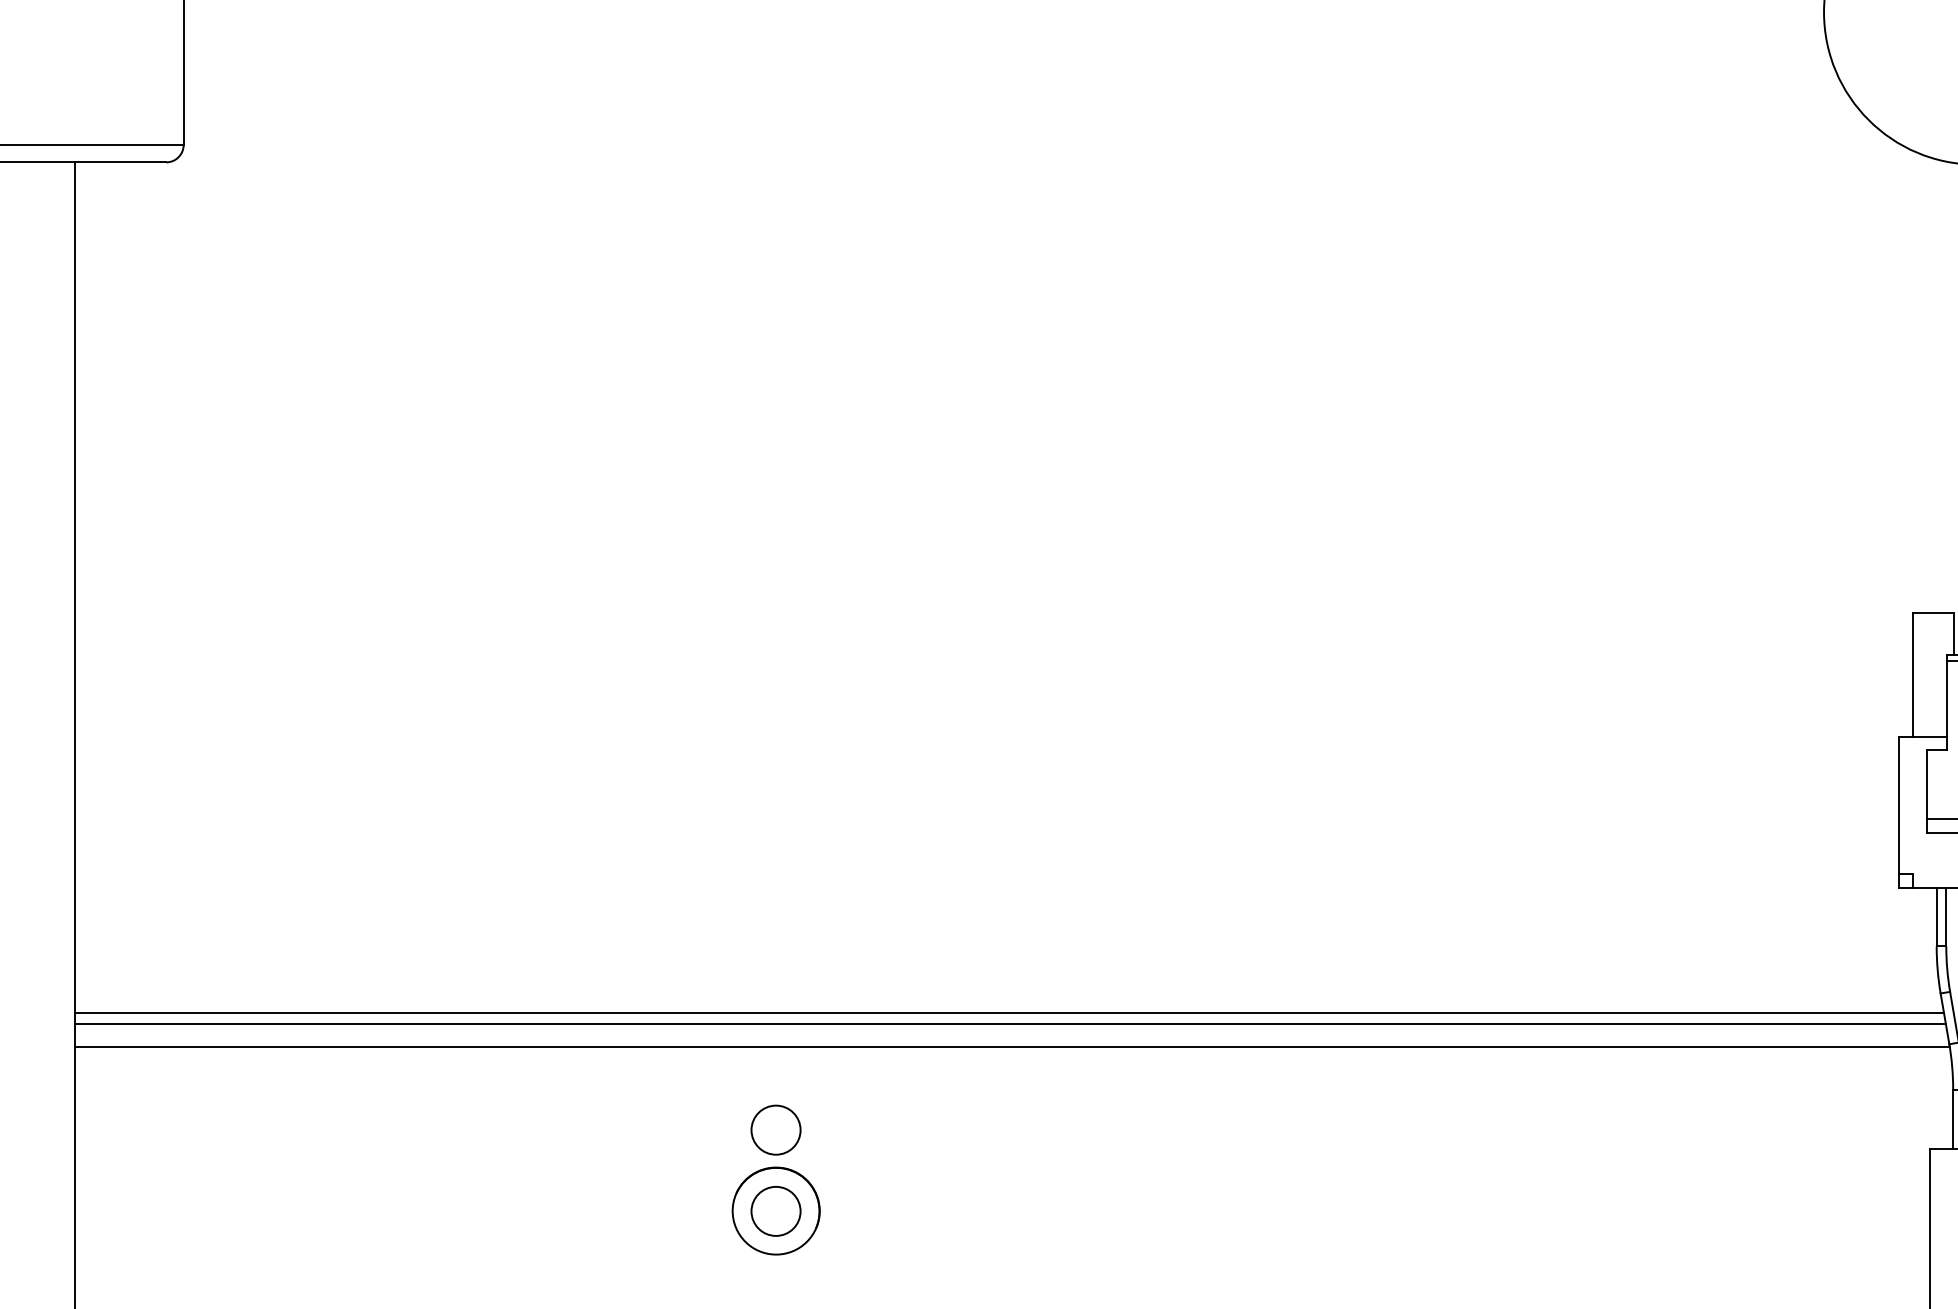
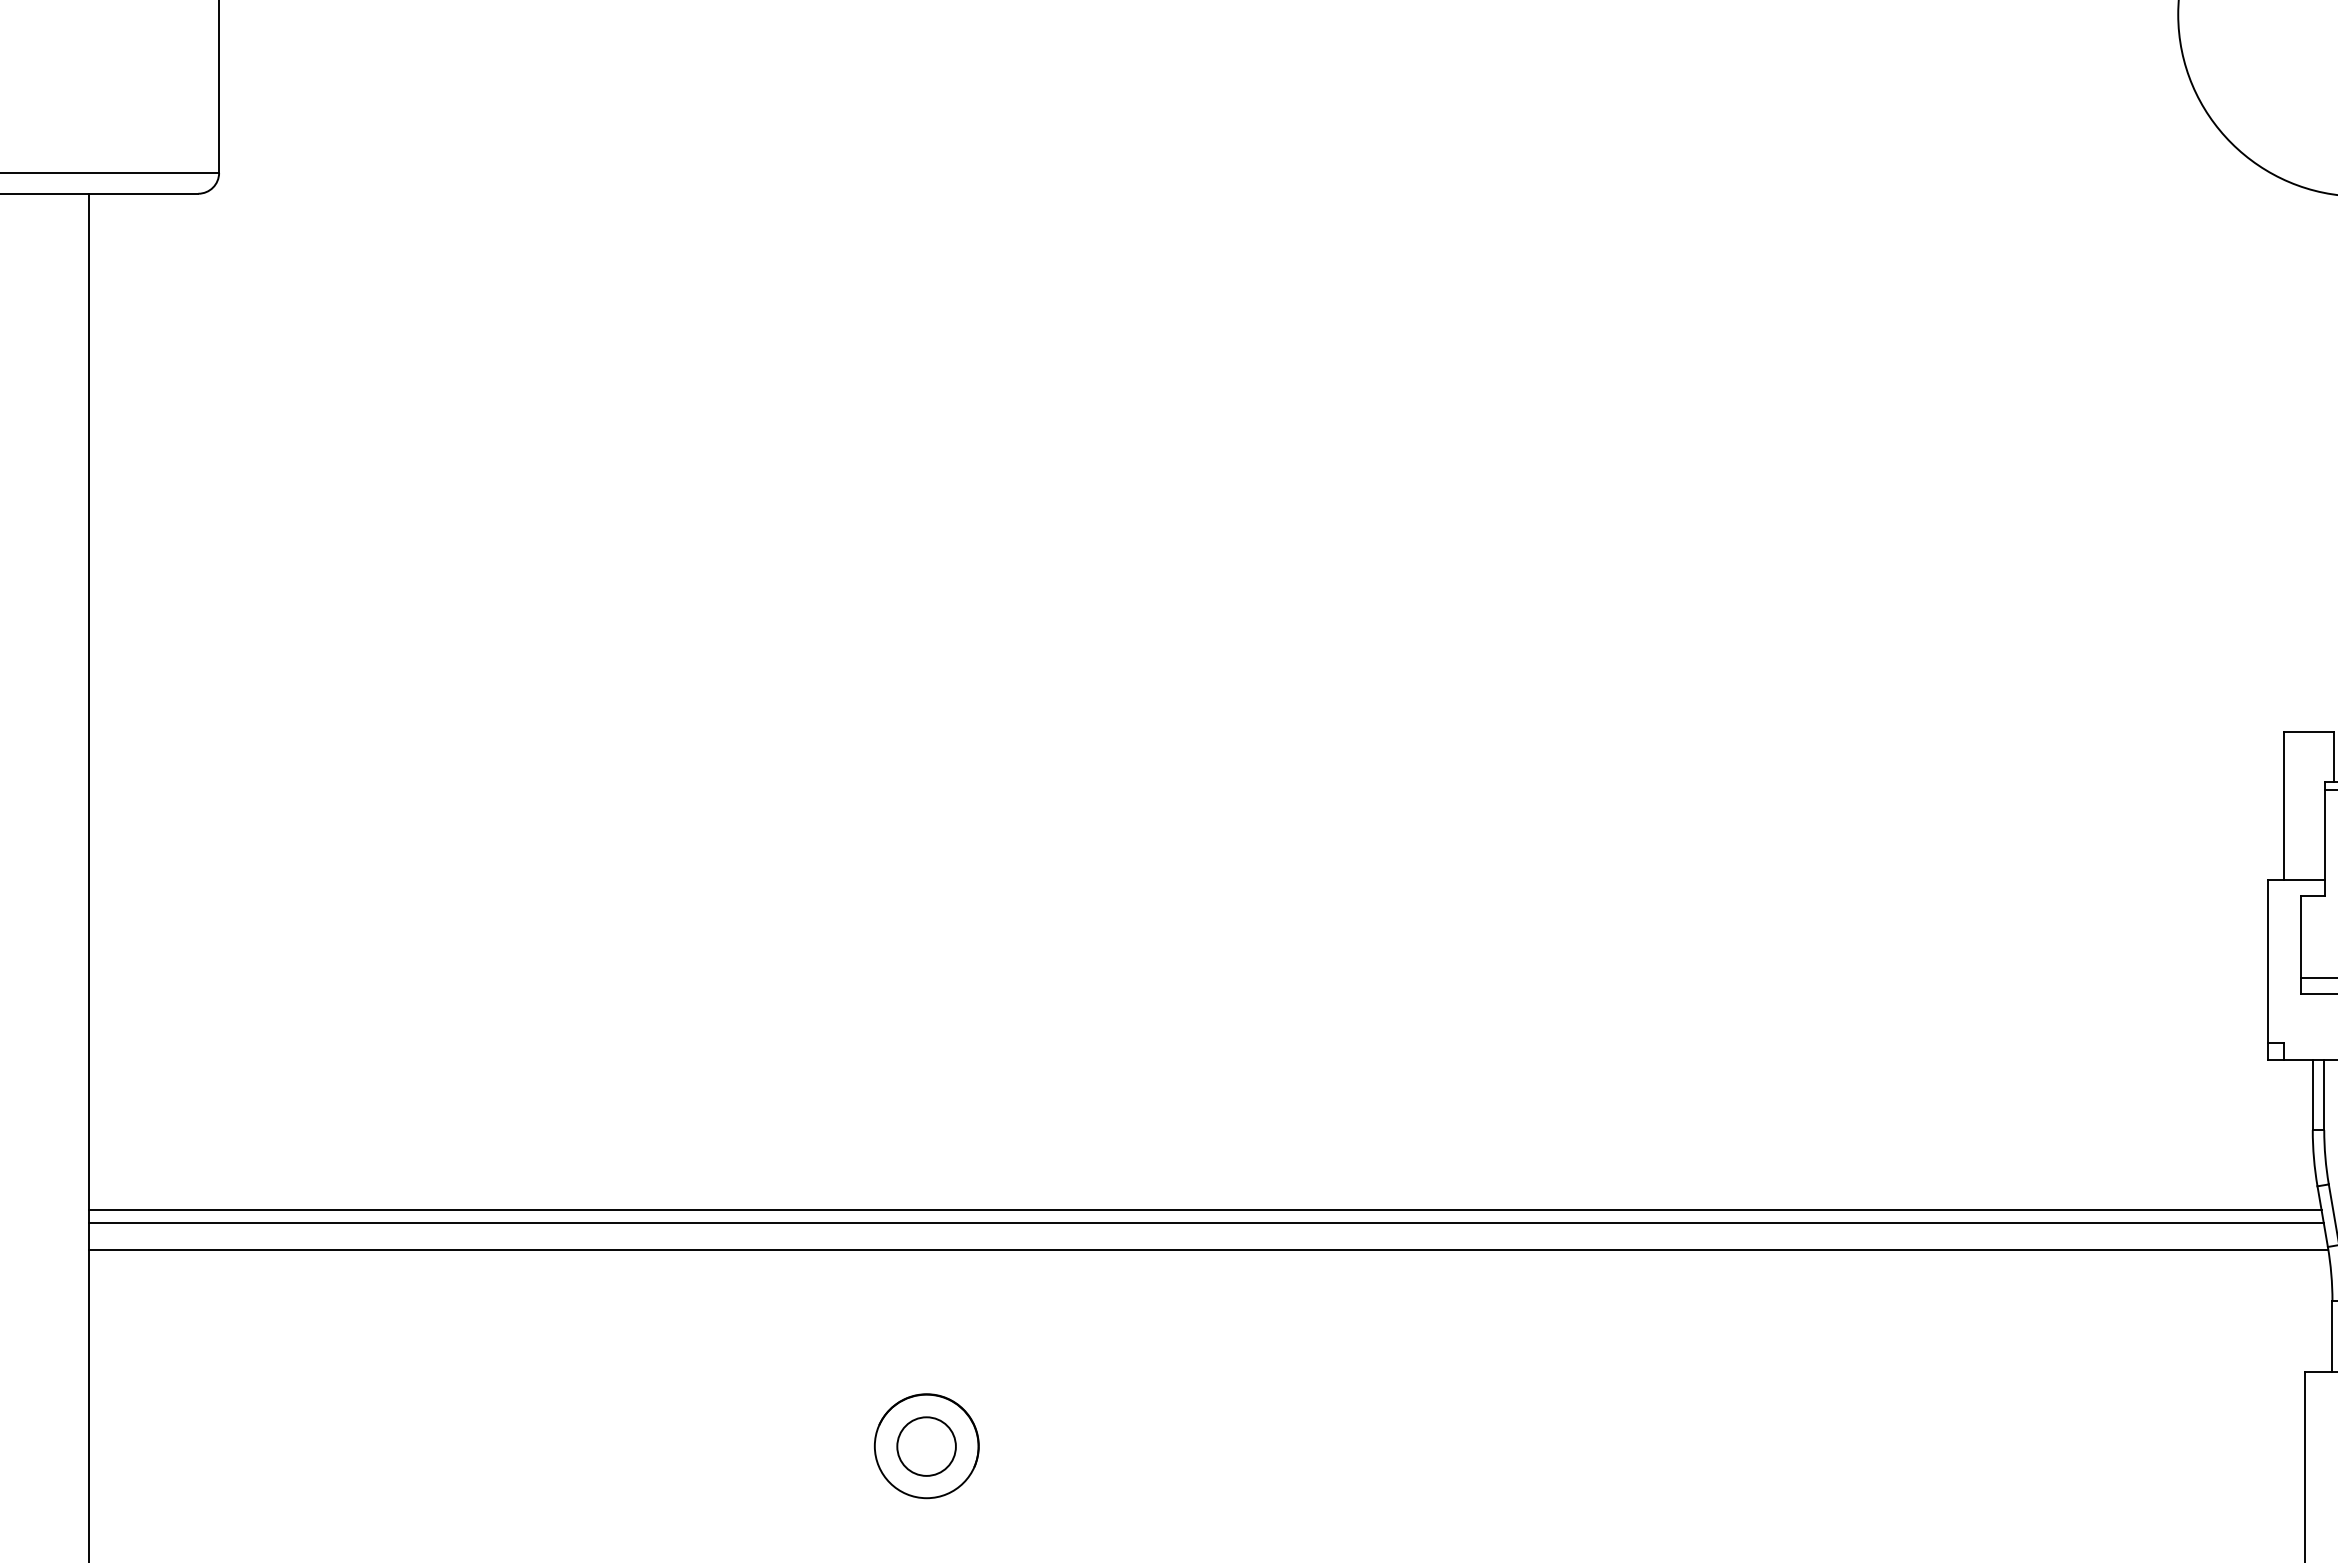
part: (775, 1130) -> (926, 1349), removed

